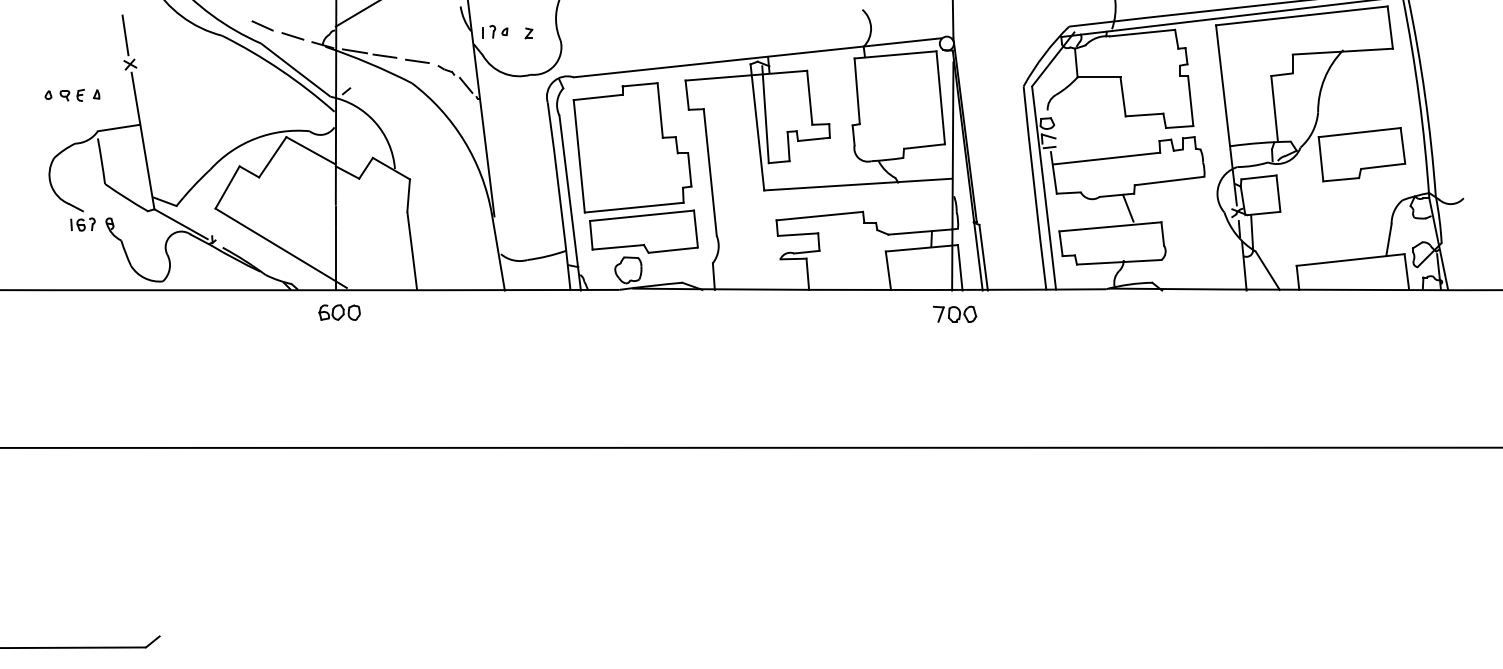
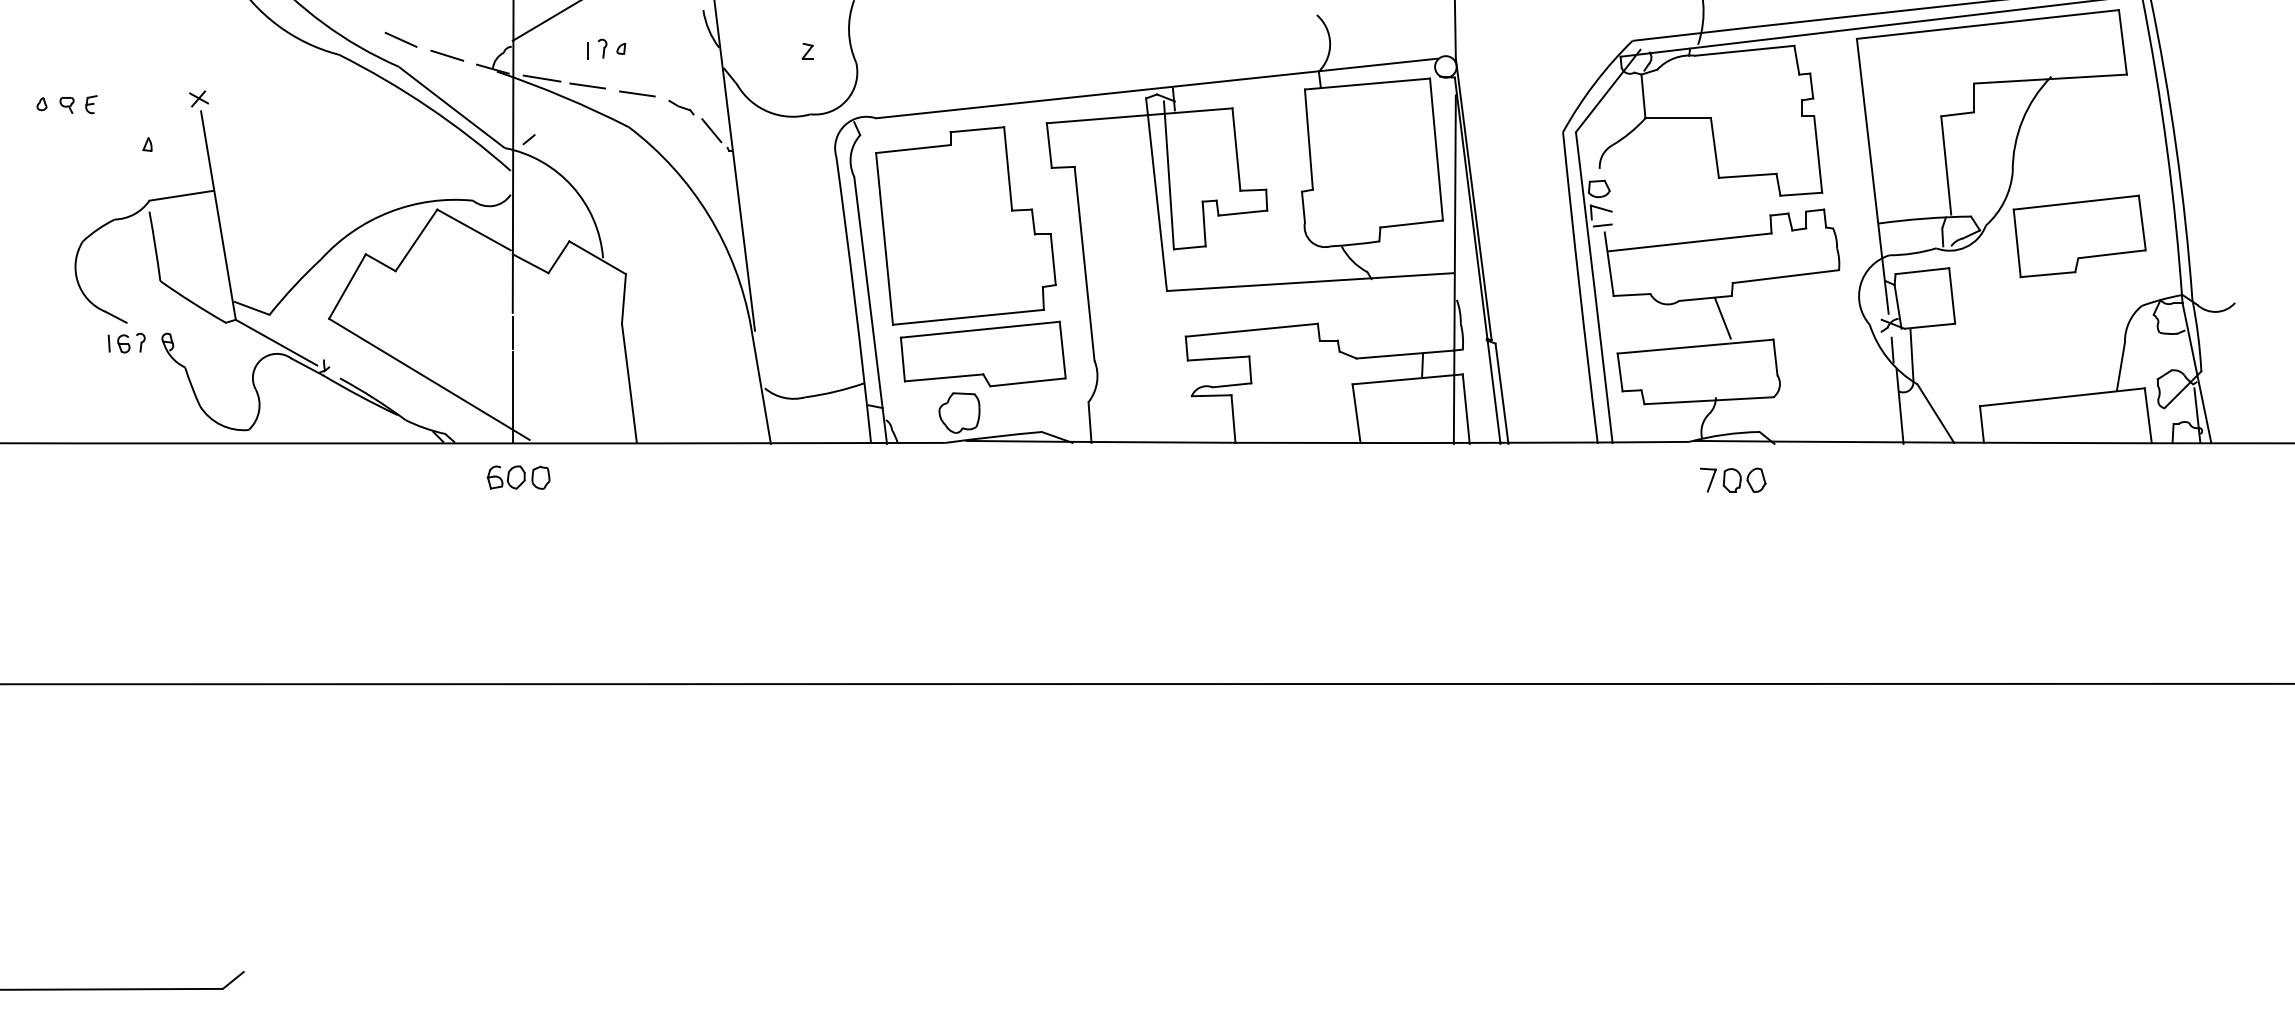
part: (495, 31) -> (606, 48), moved
line: (125, 35) -> (191, 54), removed
part: (64, 94) -> (66, 103), moved
part: (955, 313) -> (1733, 478), moved

